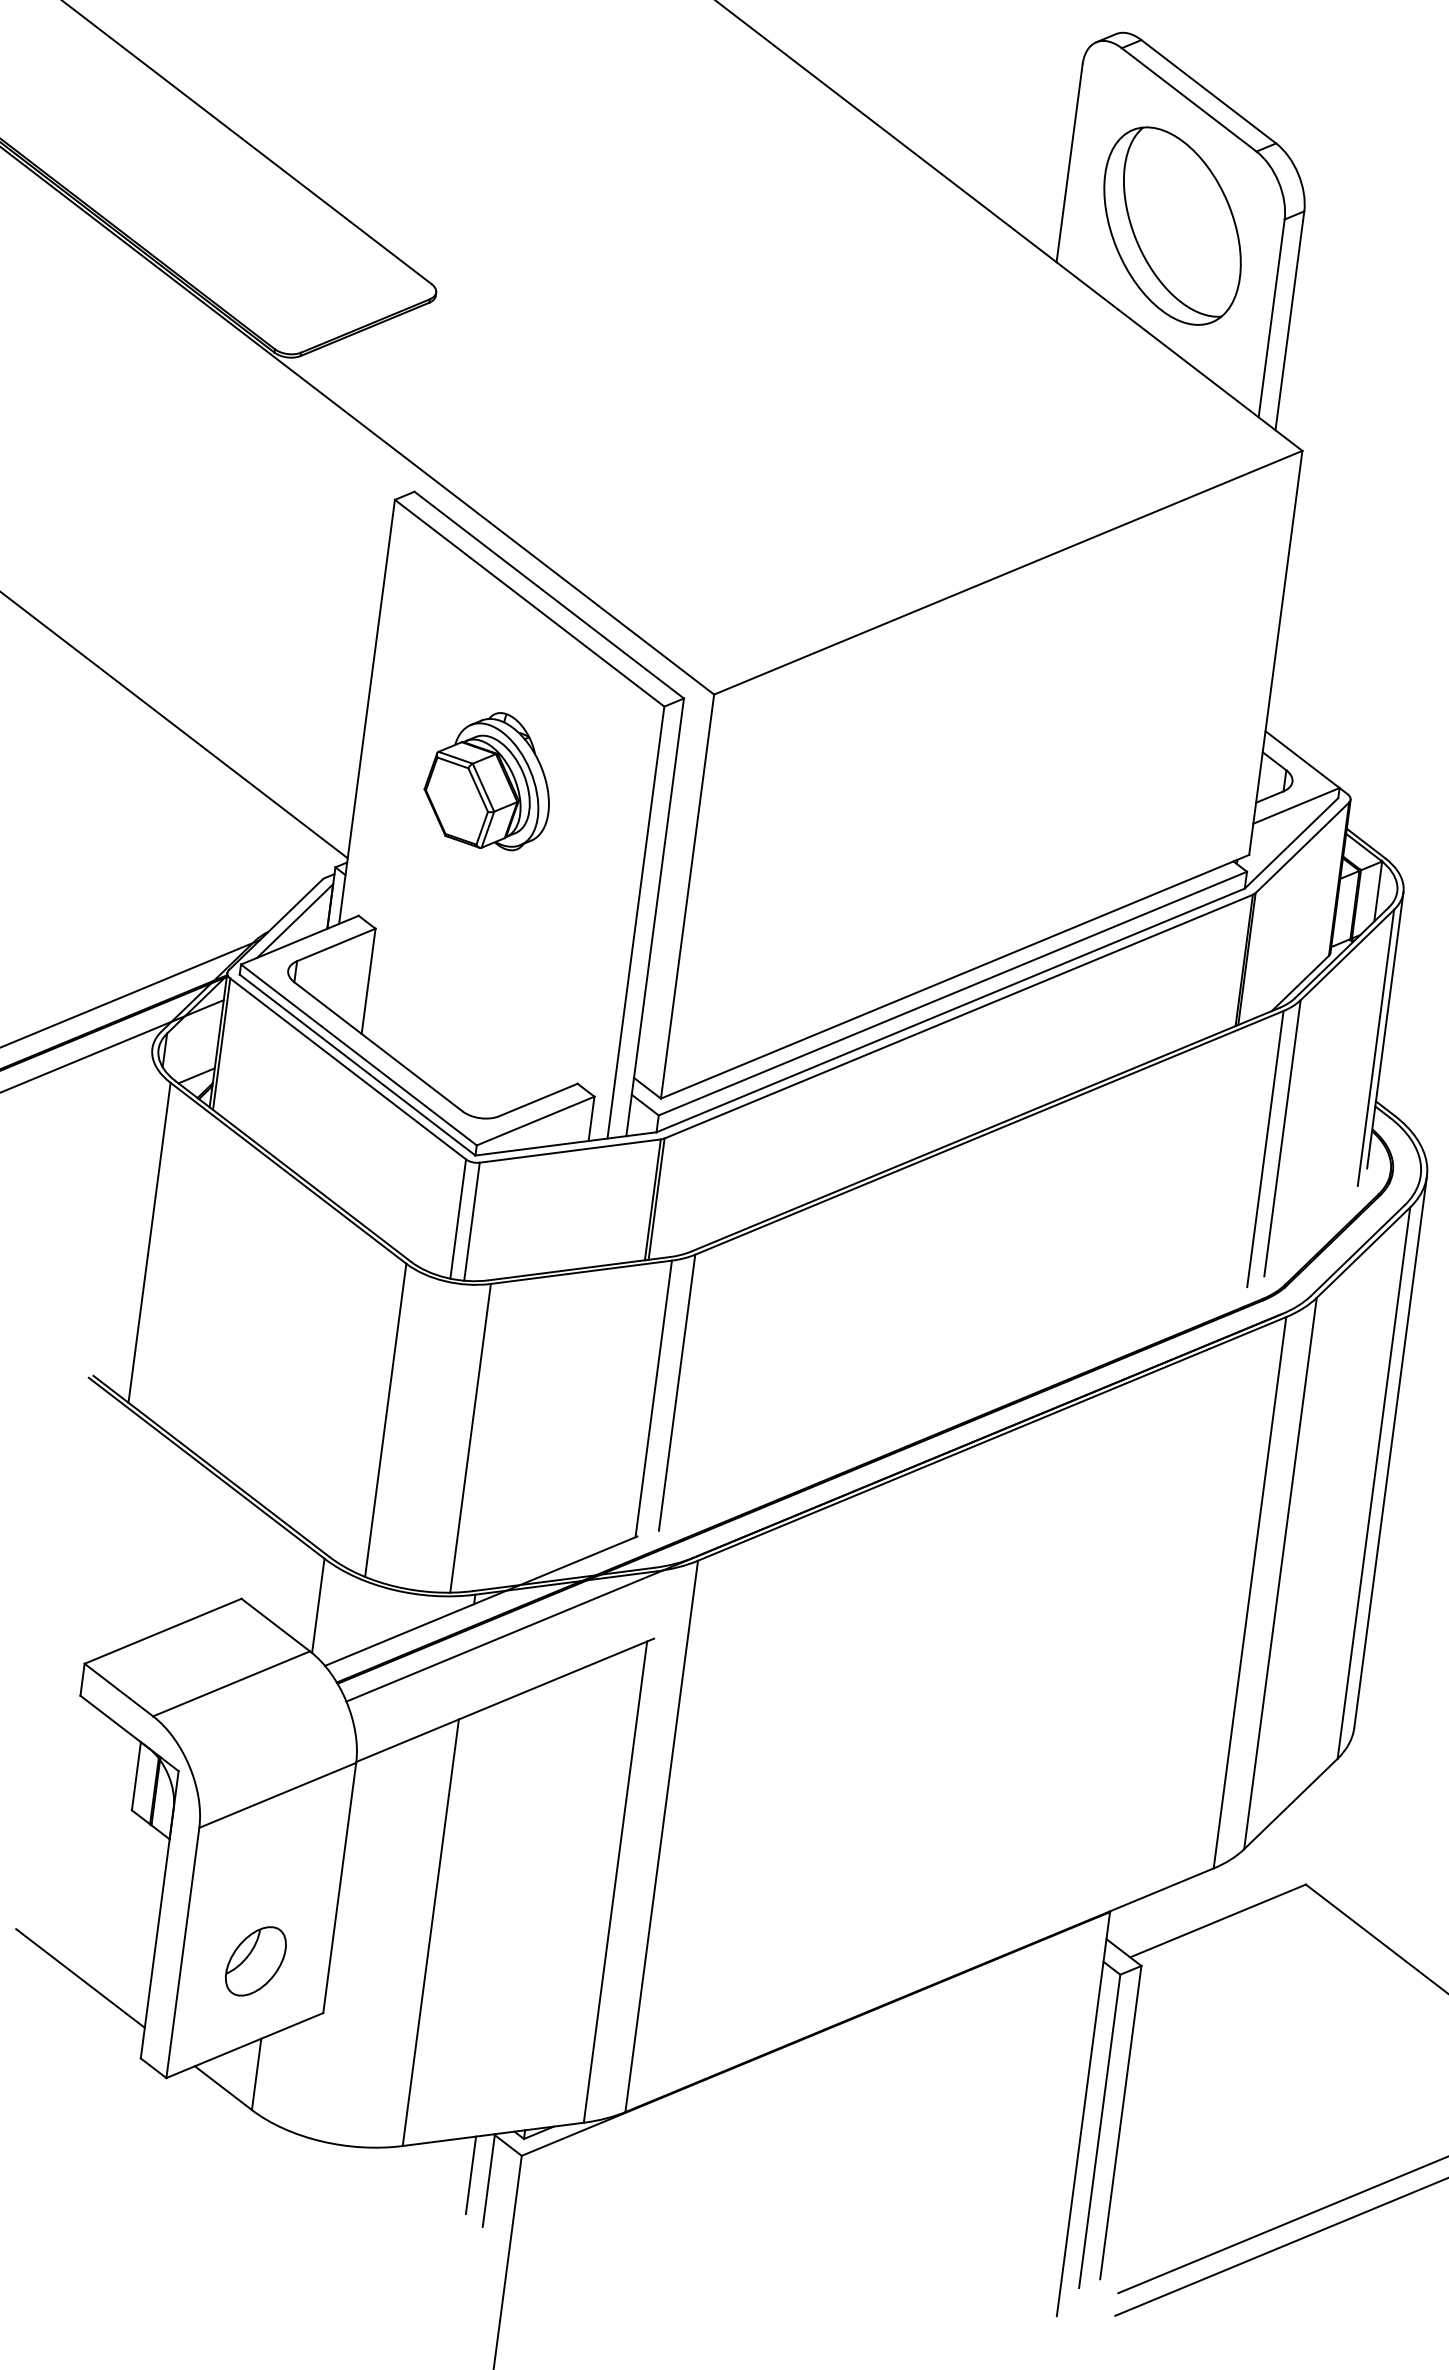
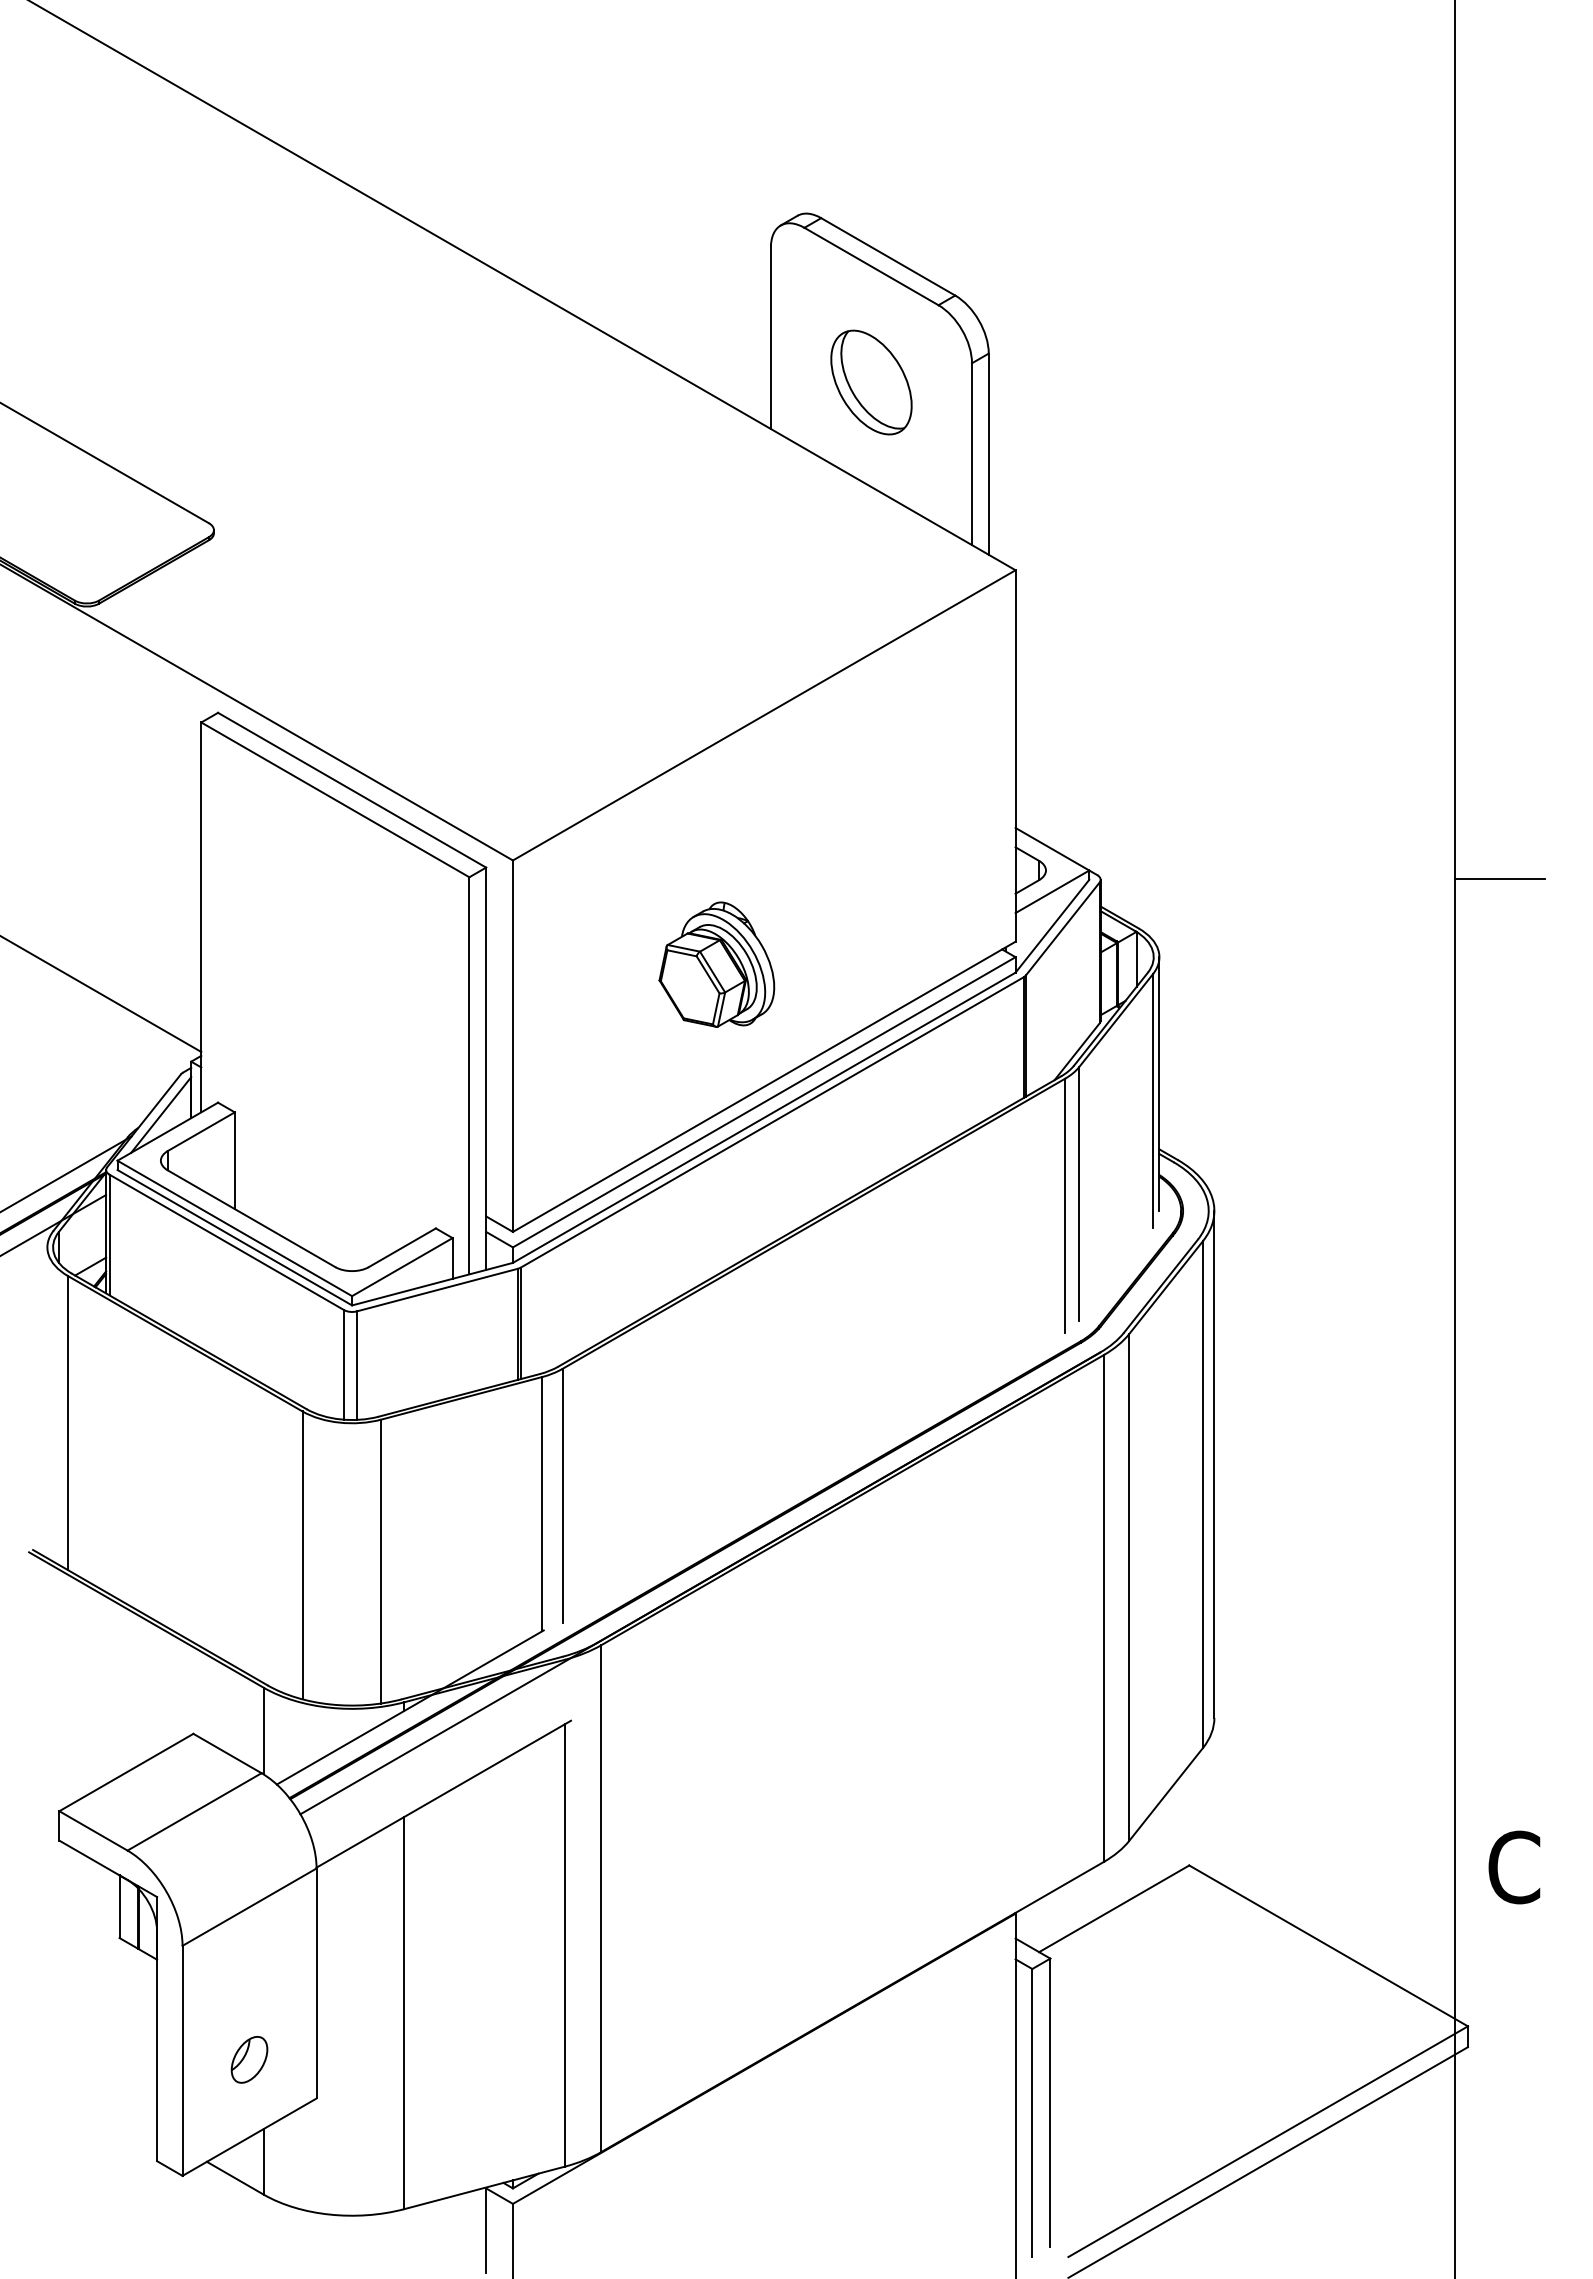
part: (1172, 226) -> (871, 382), size x0.6
part: (488, 780) -> (716, 964), moved
part: (255, 1961) -> (249, 2059), size x0.7
line: (80, 1978) -> (93, 2096), removed
line: (471, 2175) -> (469, 2227), removed

